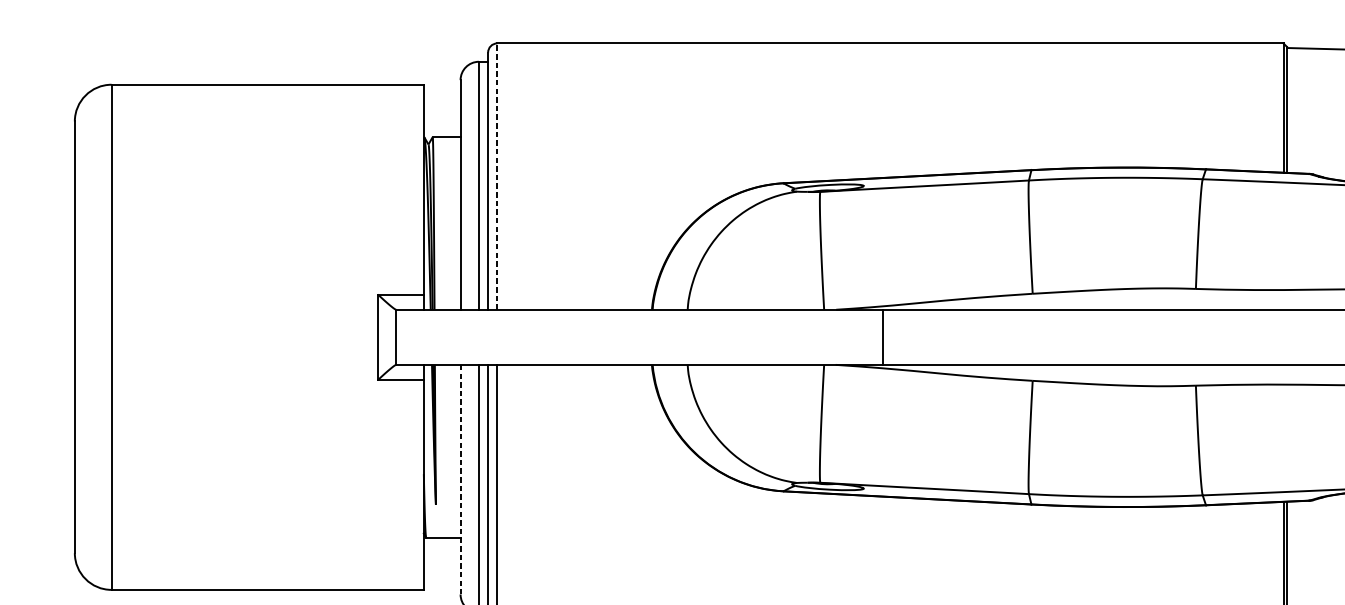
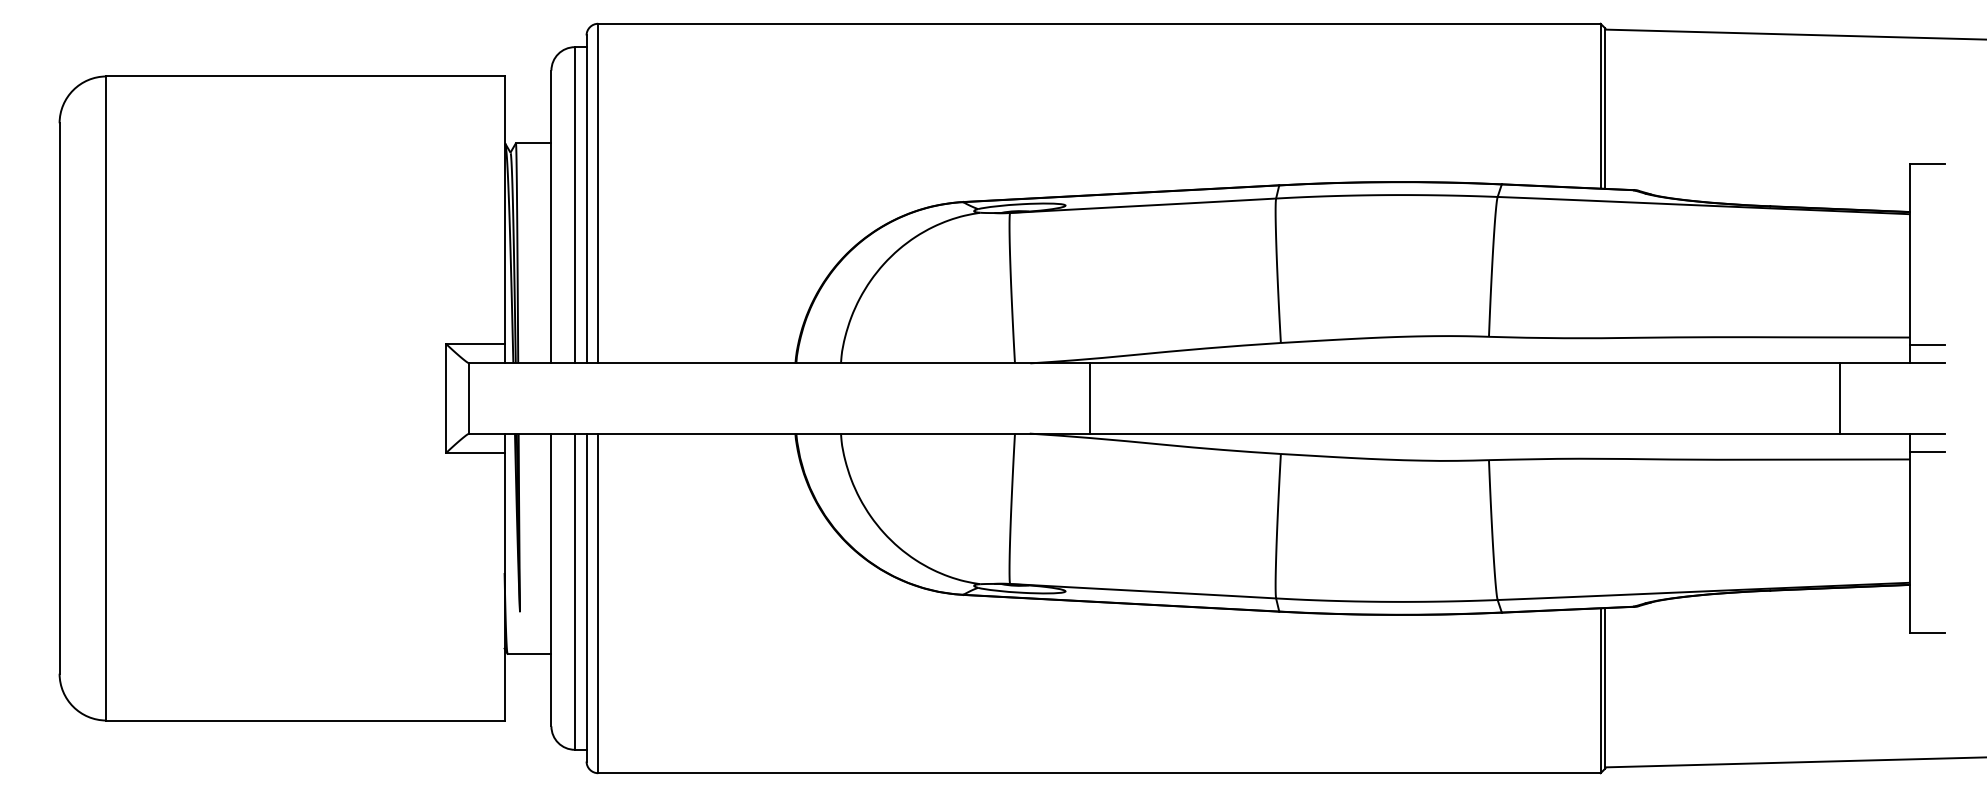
line: (497, 176) -> (598, 193), dashed -> solid
line: (460, 480) -> (551, 580), dashed -> solid

